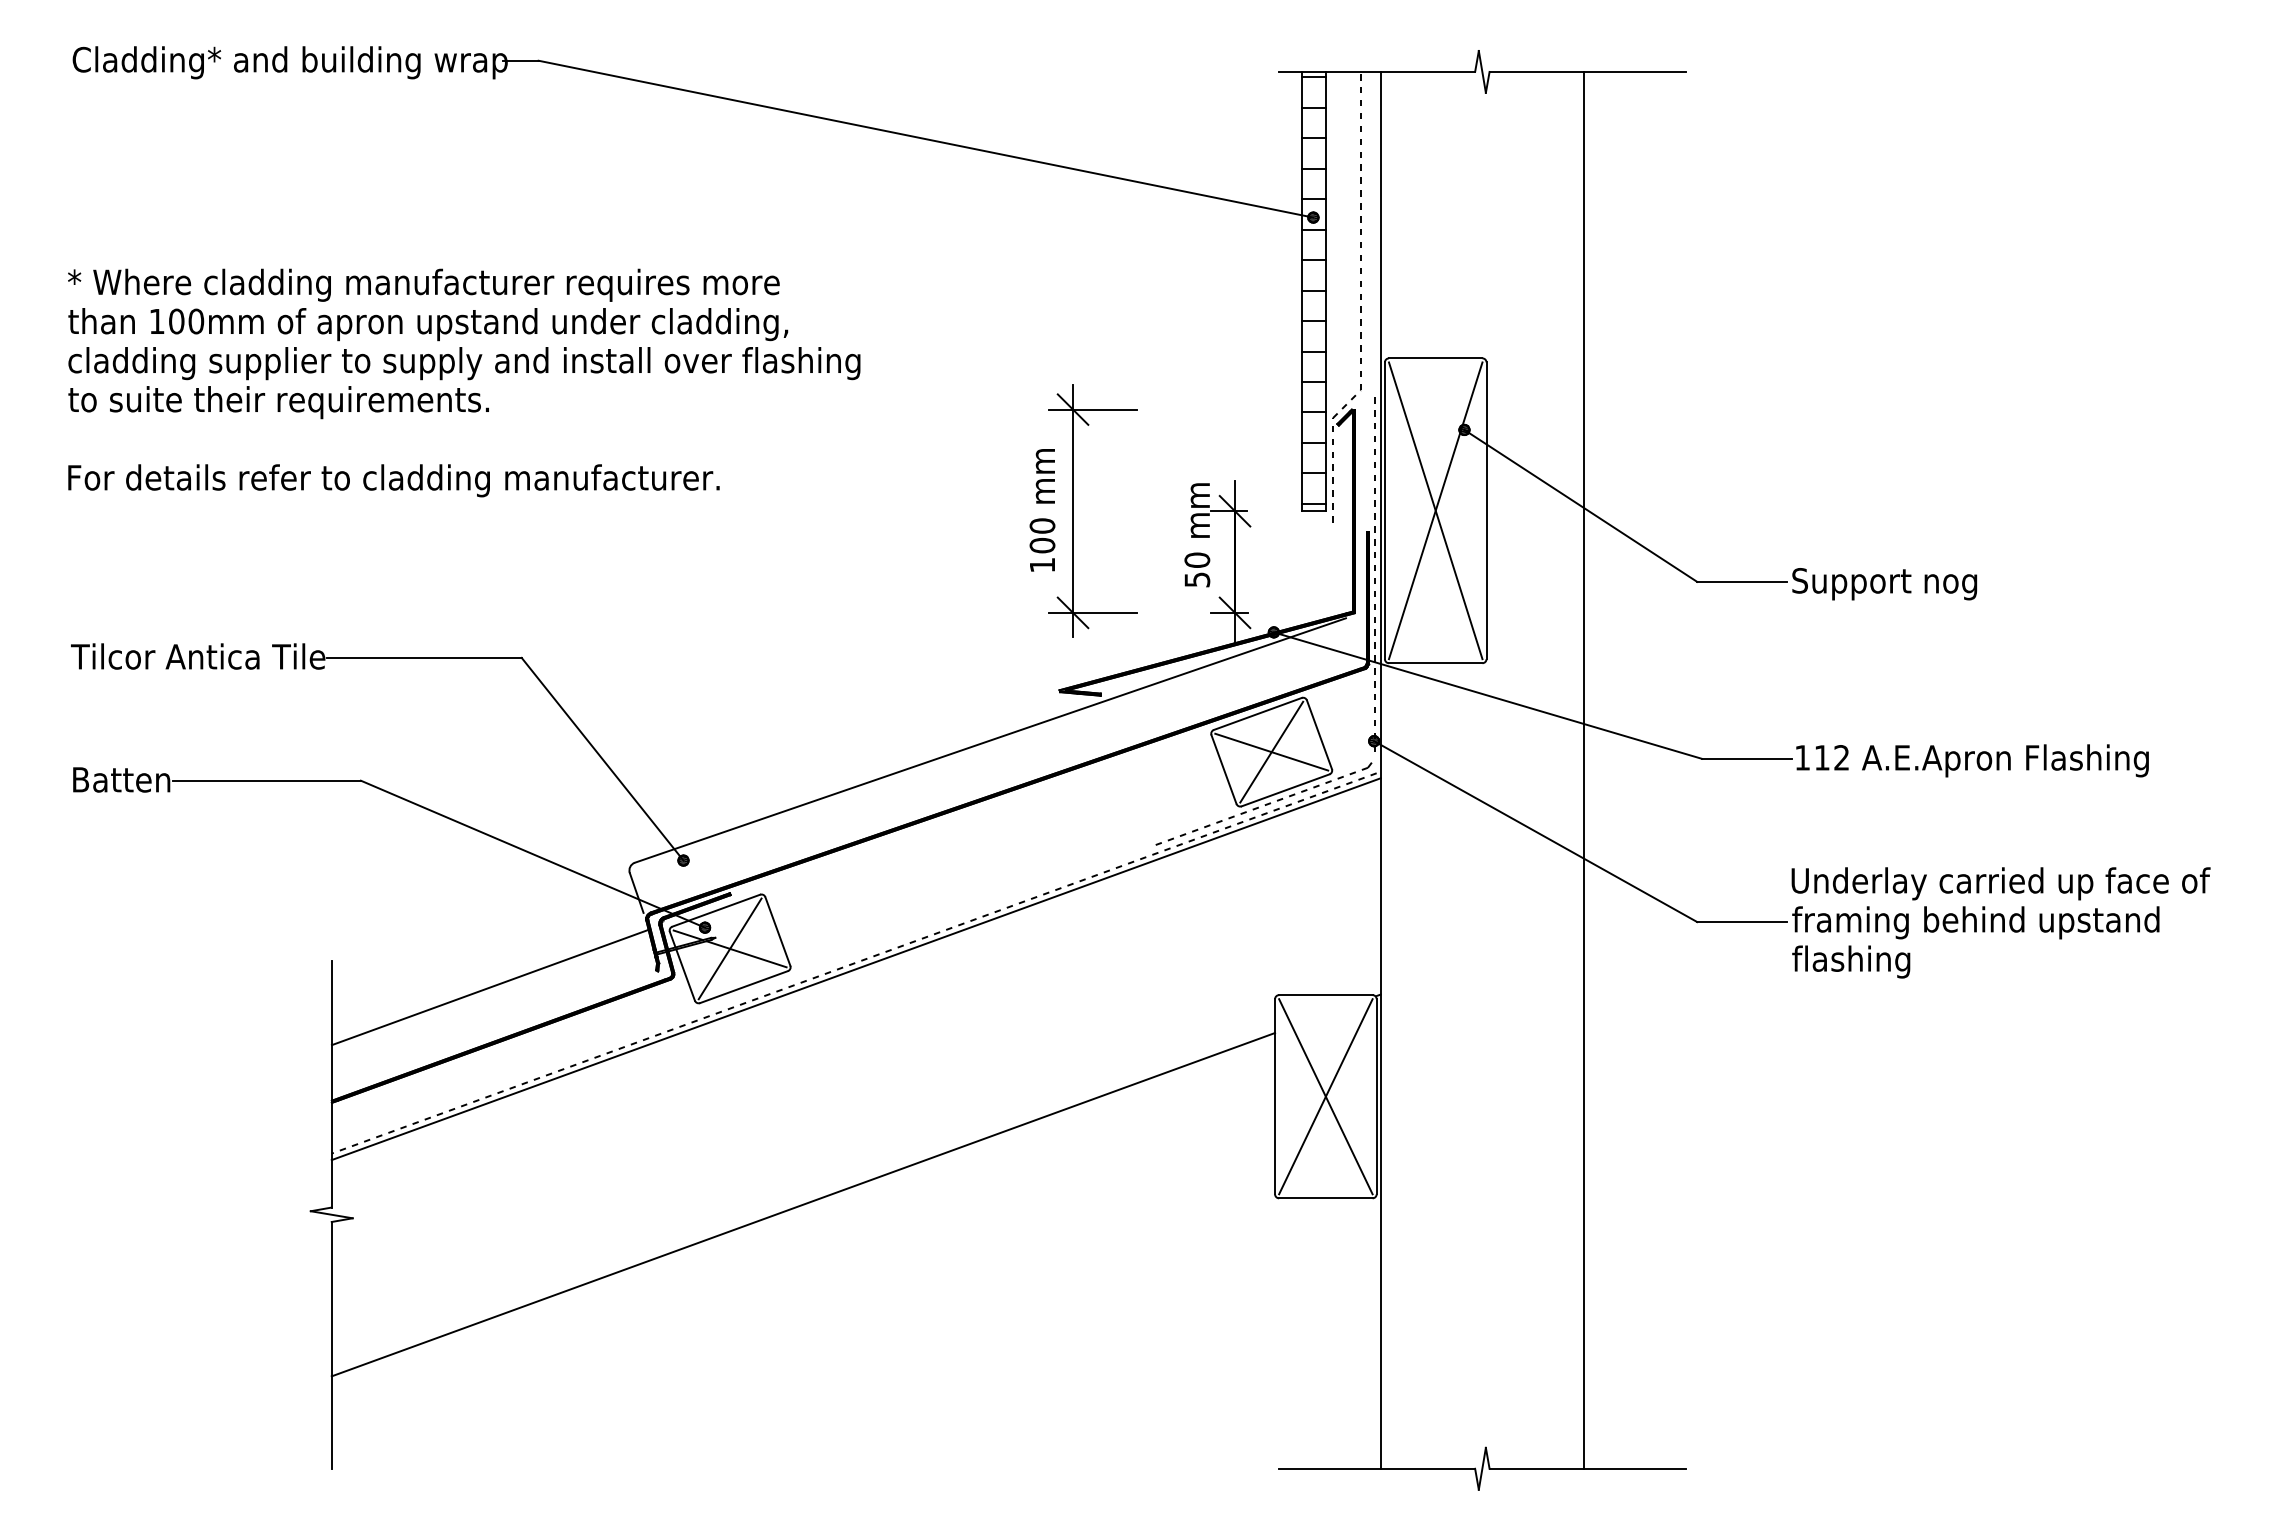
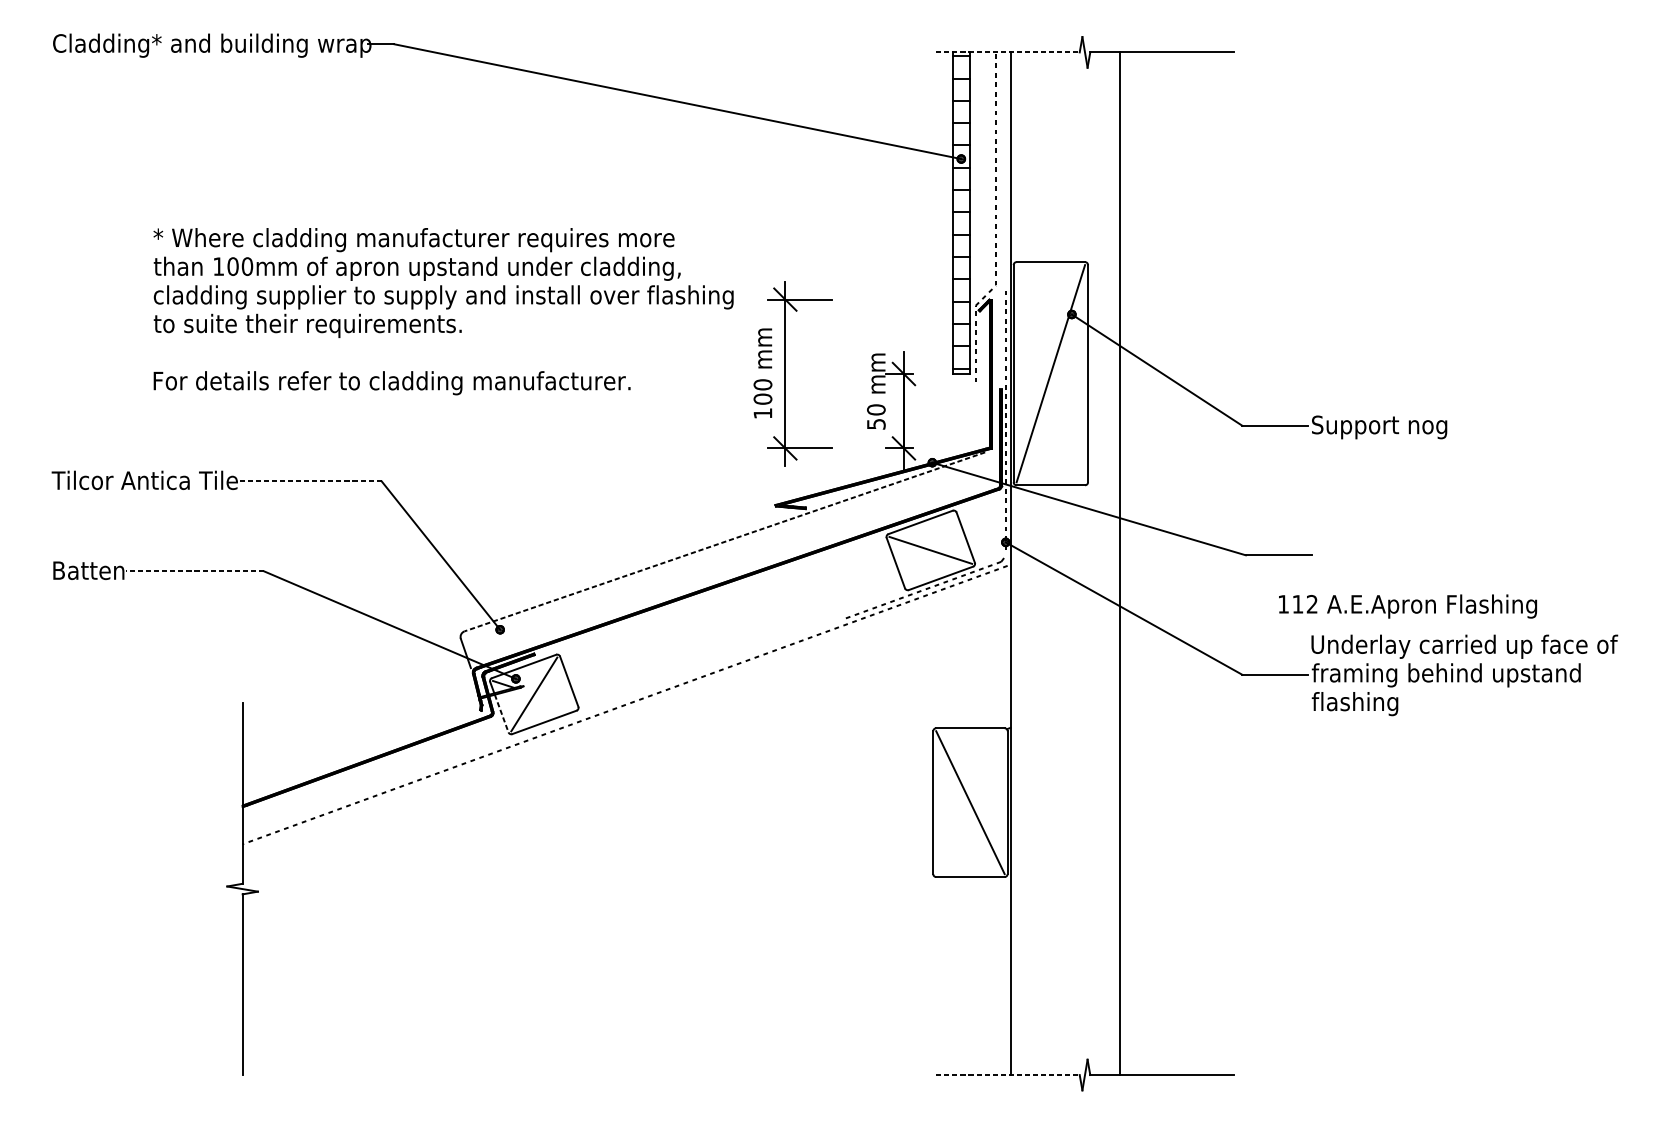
line: (1377, 71) -> (1008, 52), solid -> dashed
text: (464, 382) -> (443, 311), moved
line: (1435, 510) -> (1050, 373), removed
line: (424, 657) -> (310, 481), solid -> dashed
line: (990, 740) -> (724, 541), solid -> dashed
line: (1271, 751) -> (930, 549), removed
text: (1972, 760) -> (1407, 606), moved
line: (1583, 769) -> (1119, 563), moved
line: (267, 780) -> (195, 571), solid -> dashed
line: (746, 954) -> (546, 698), removed
line: (855, 969) -> (626, 709), removed
line: (685, 975) -> (501, 713), solid -> dashed
line: (490, 987) -> (358, 722), removed
line: (1325, 1096) -> (970, 802), removed
line: (803, 1204) -> (588, 881), removed
line: (1377, 1468) -> (1008, 1074), solid -> dashed

